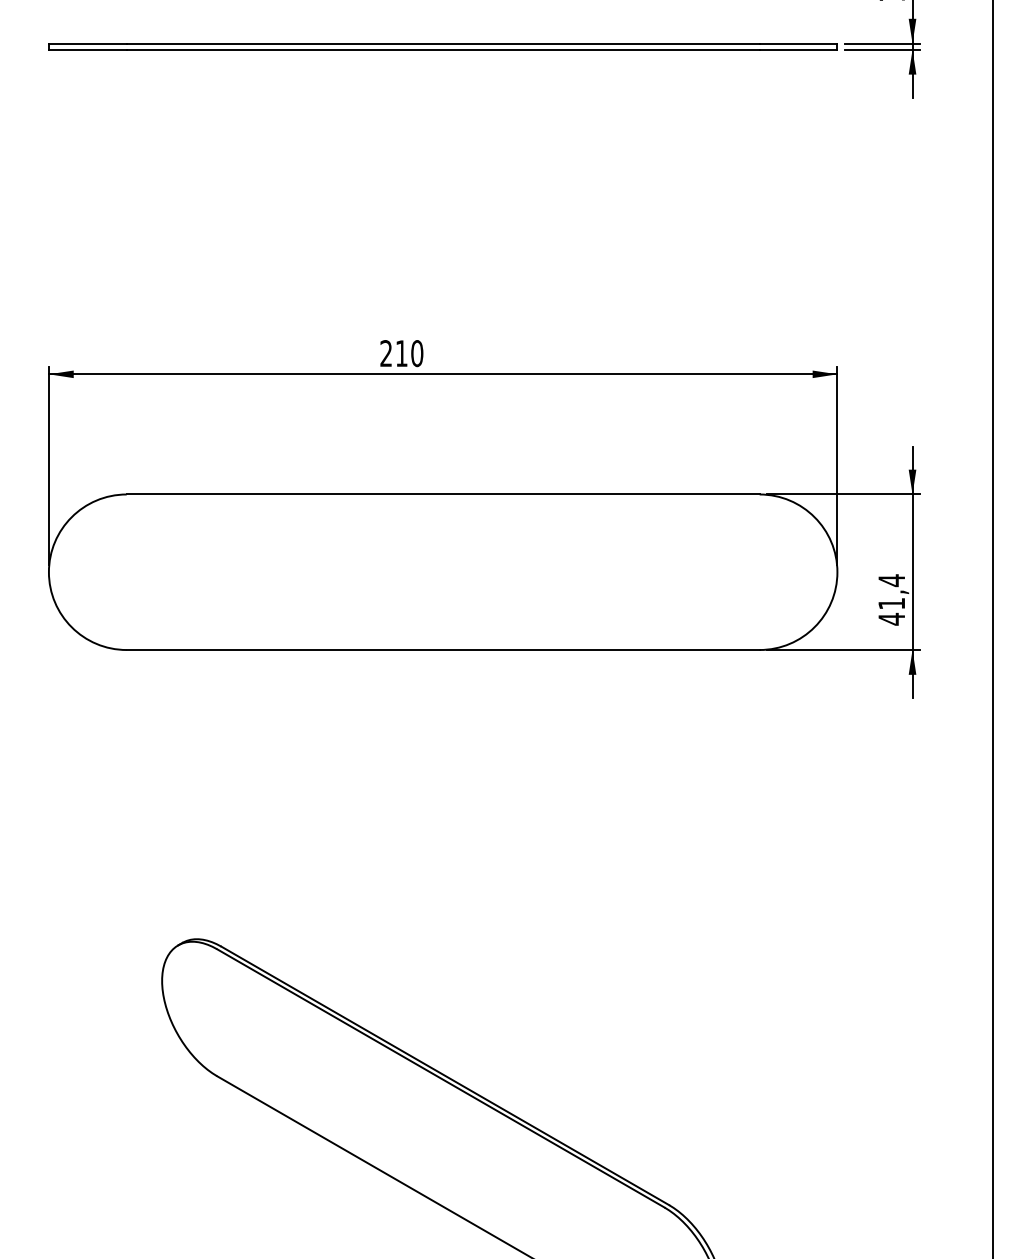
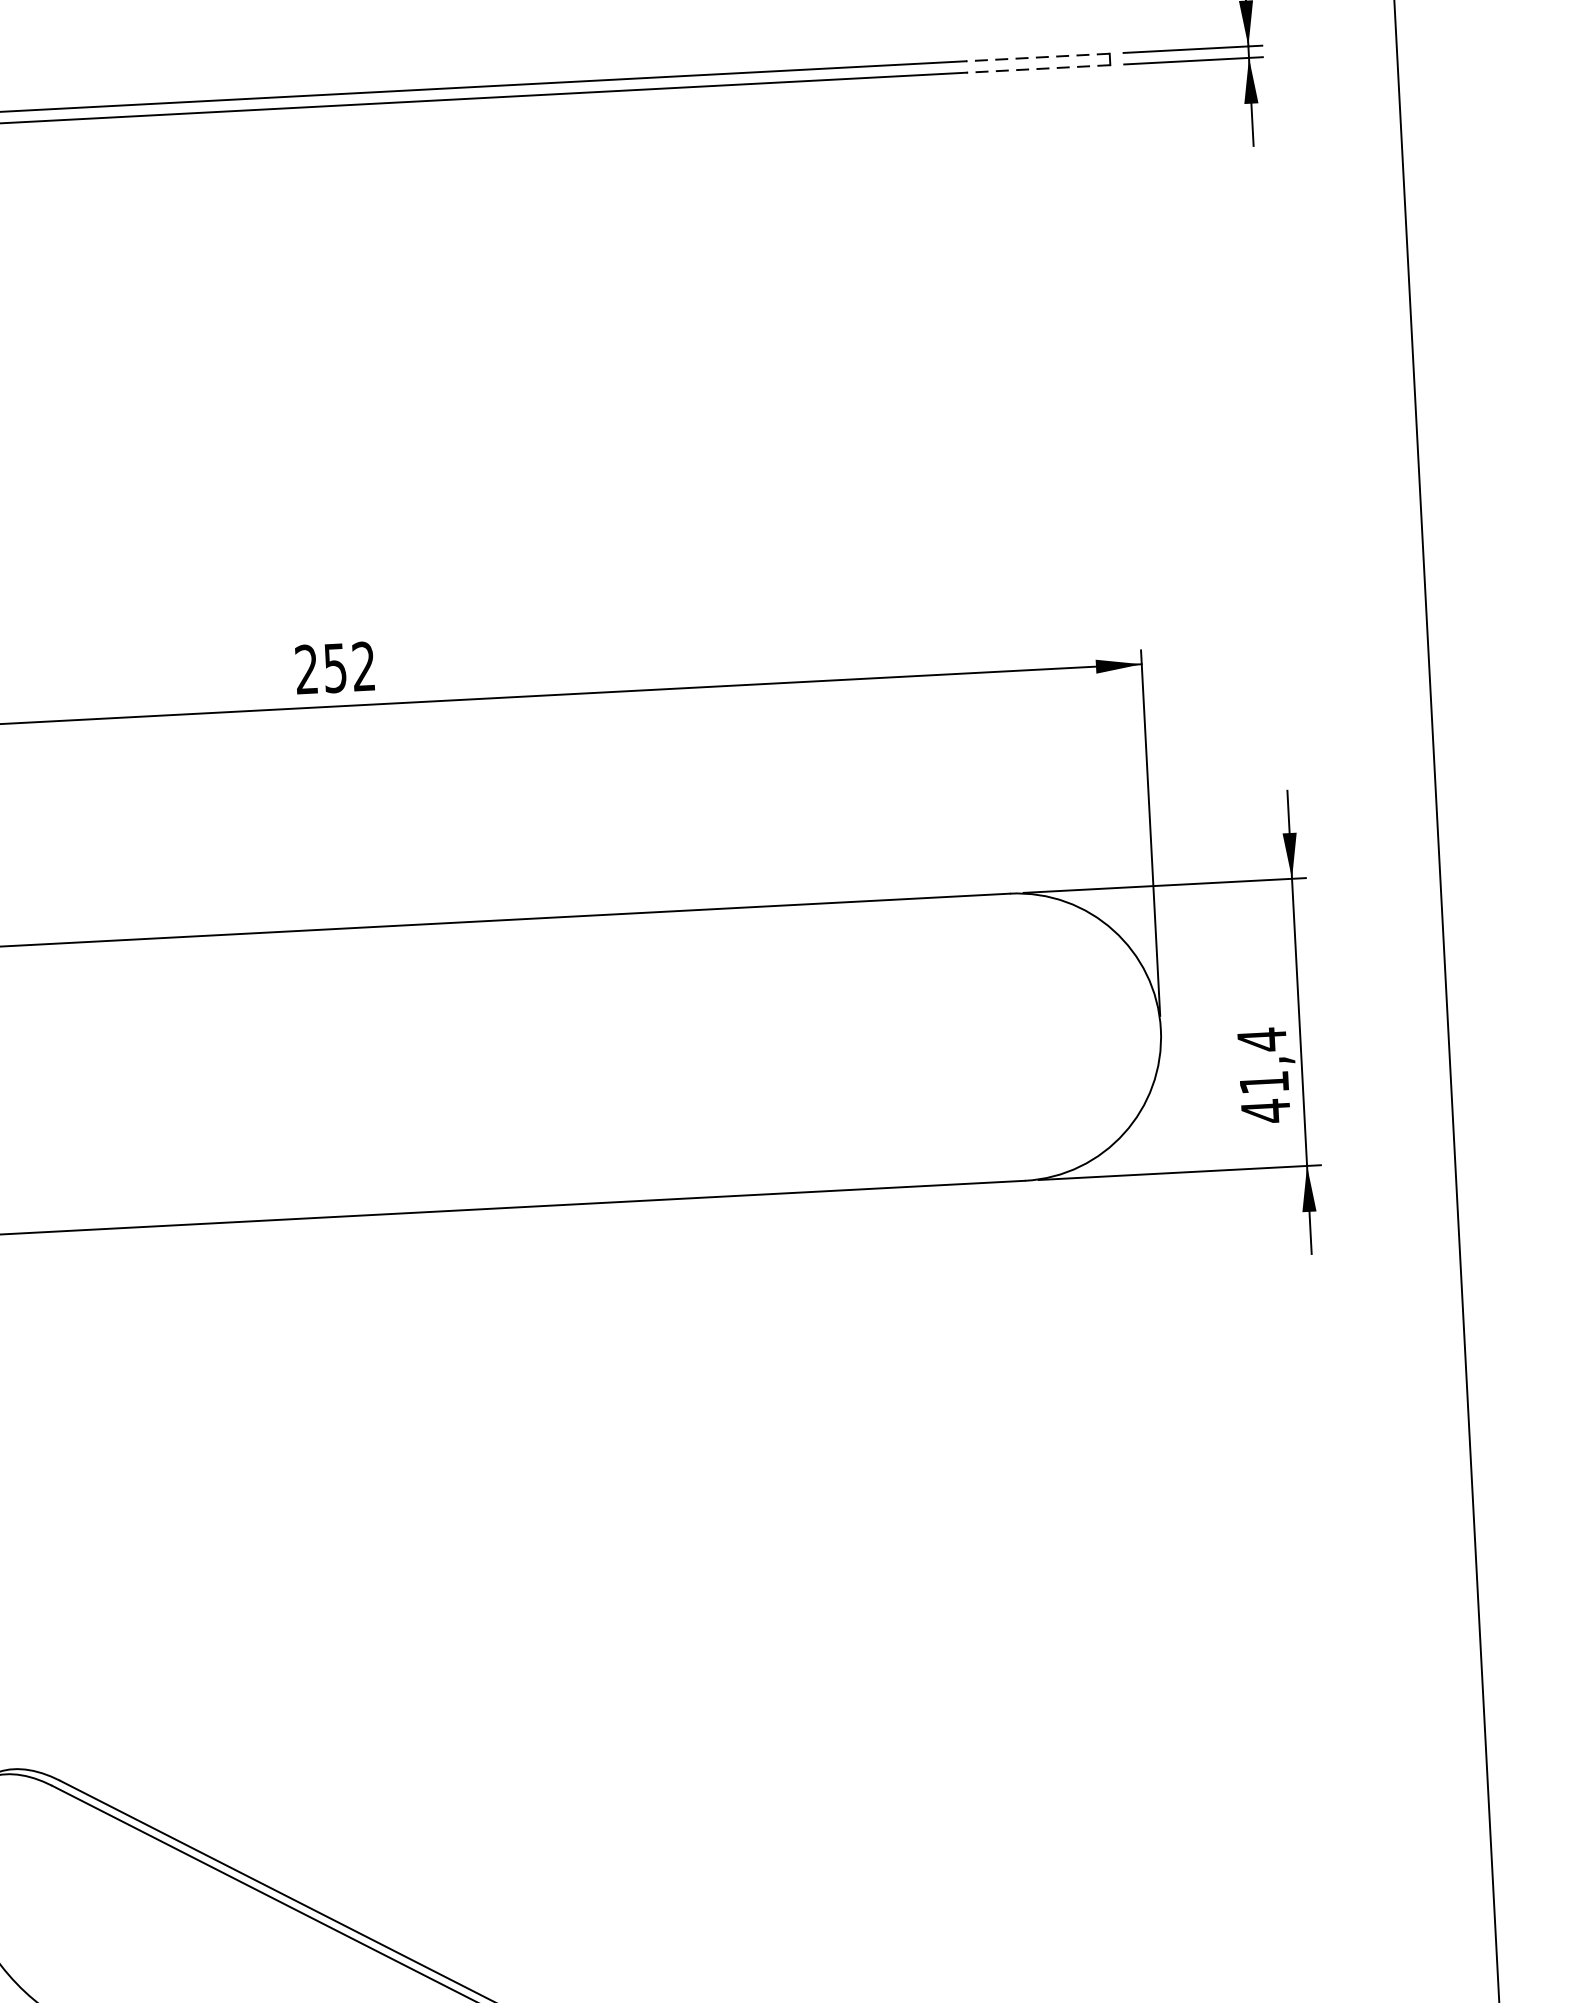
line: (798, 43) -> (1037, 57), solid -> dashed
line: (798, 49) -> (1038, 68), solid -> dashed
text: (409, 353) -> (349, 667), 210 -> 252

